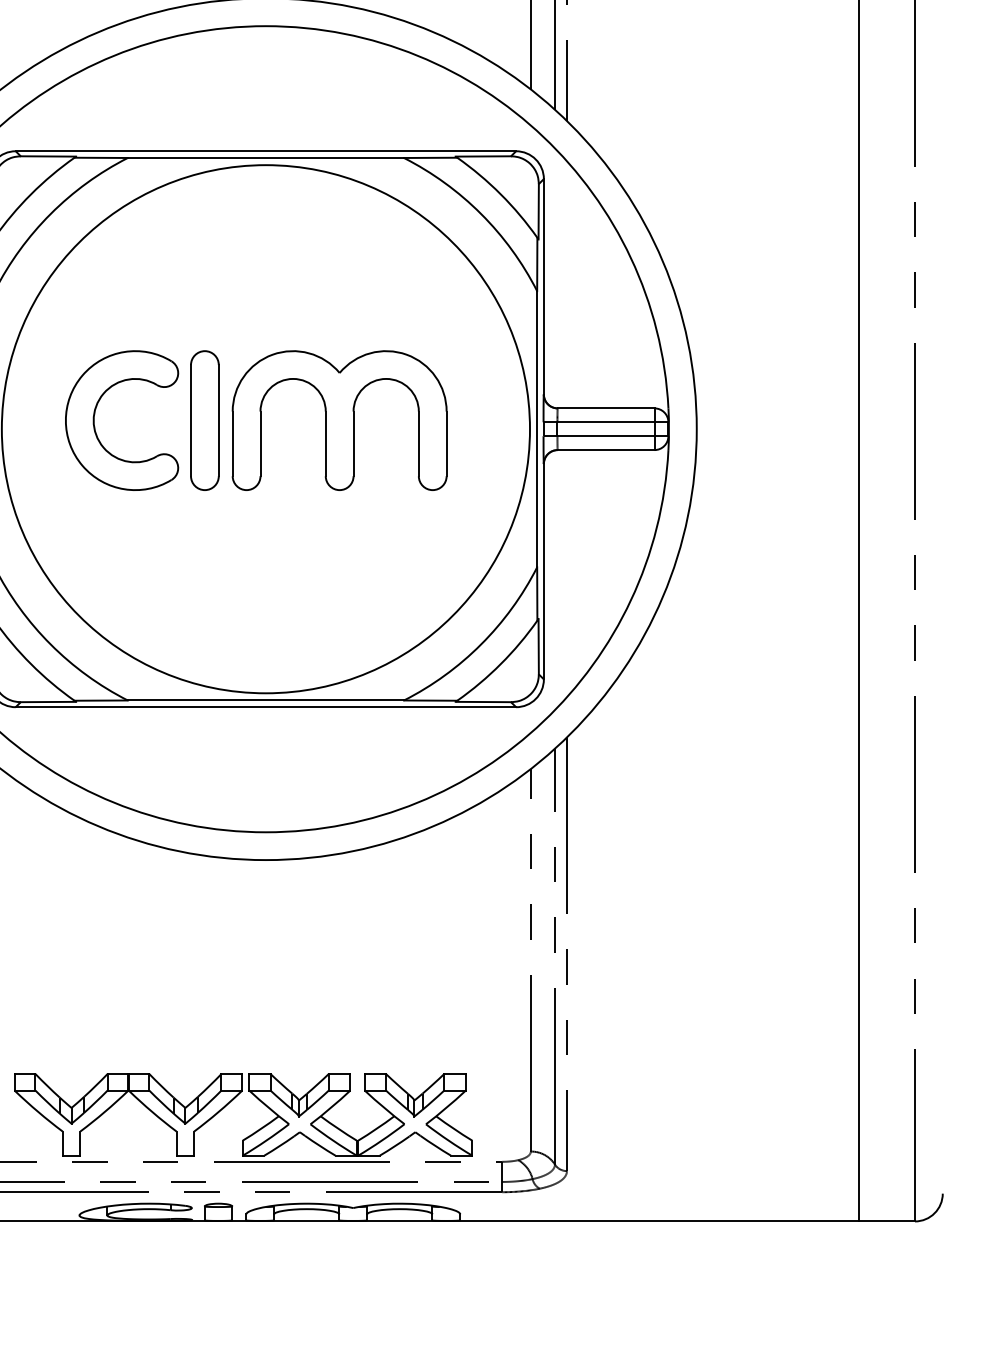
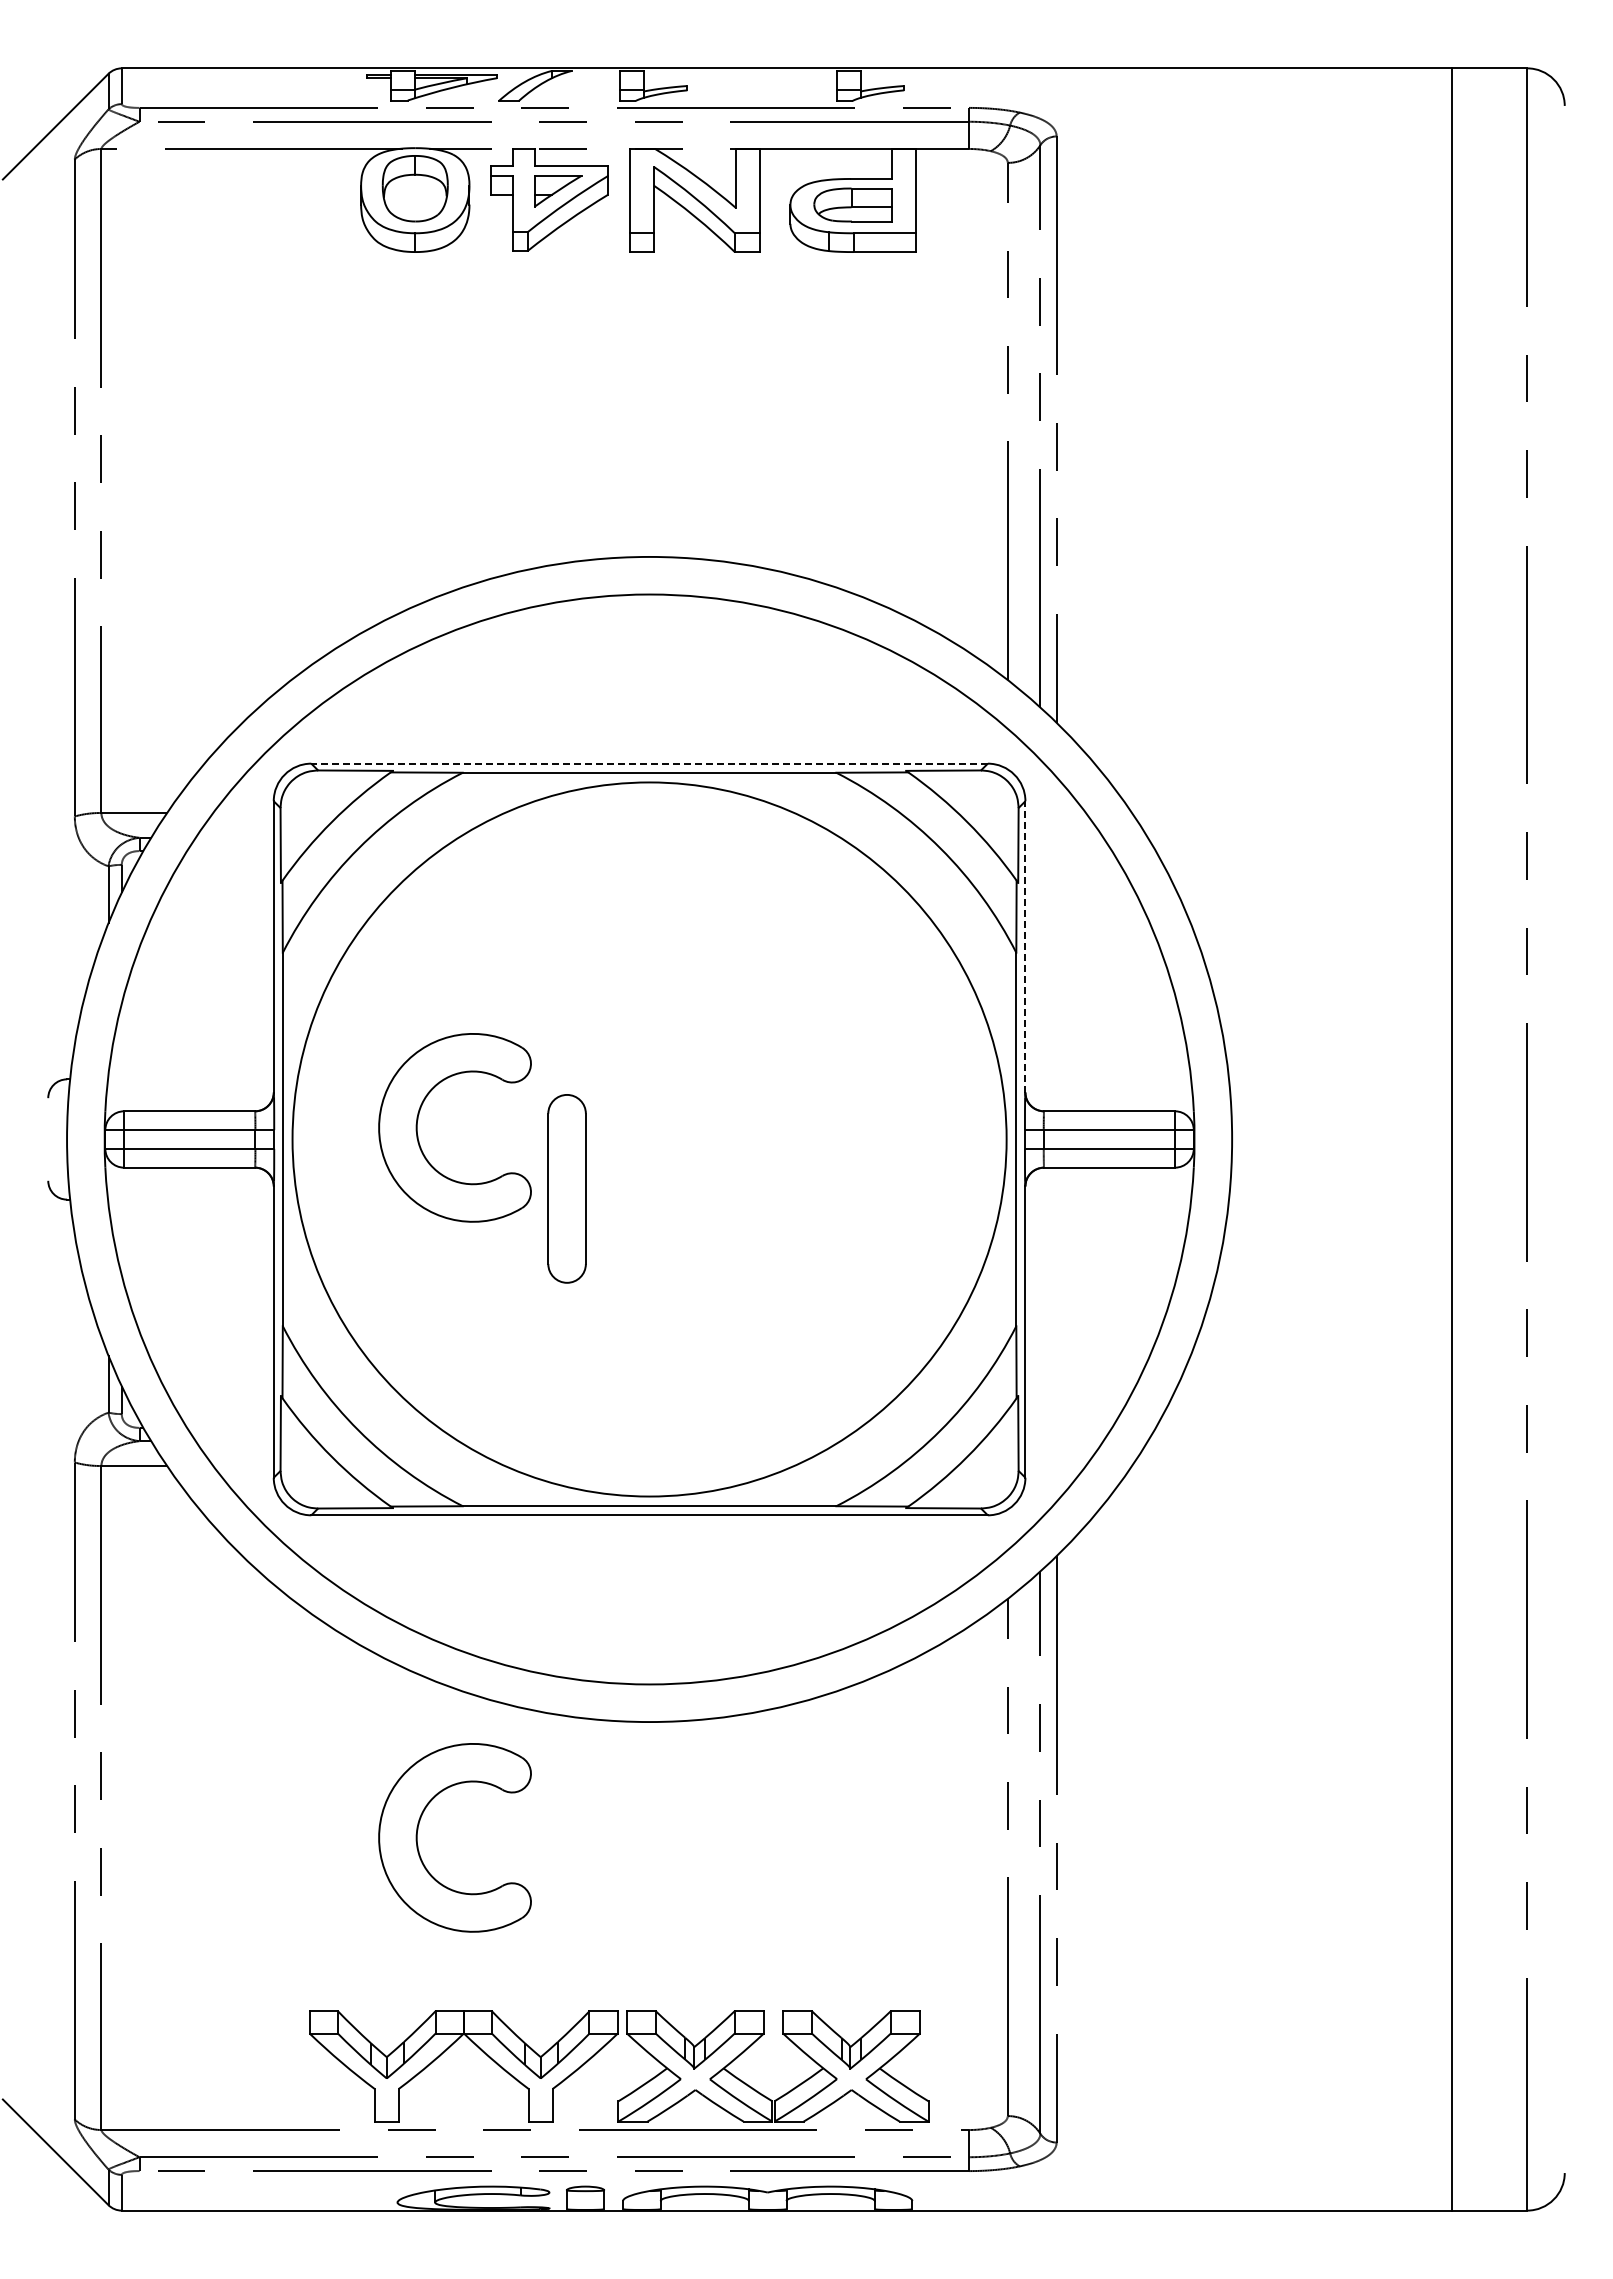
line: (265, 151) -> (649, 763), solid -> dashed
line: (543, 286) -> (1025, 946), solid -> dashed
part: (204, 420) -> (566, 1188), moved
part: (339, 420) -> (748, 1127), removed
part: (95, 940) -> (418, 1830), added

